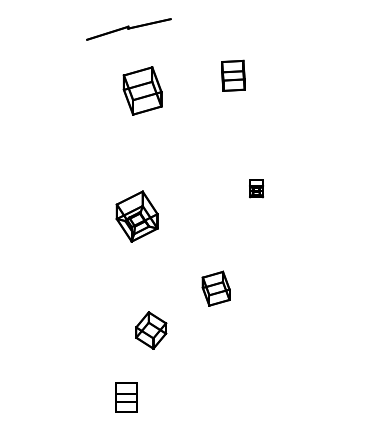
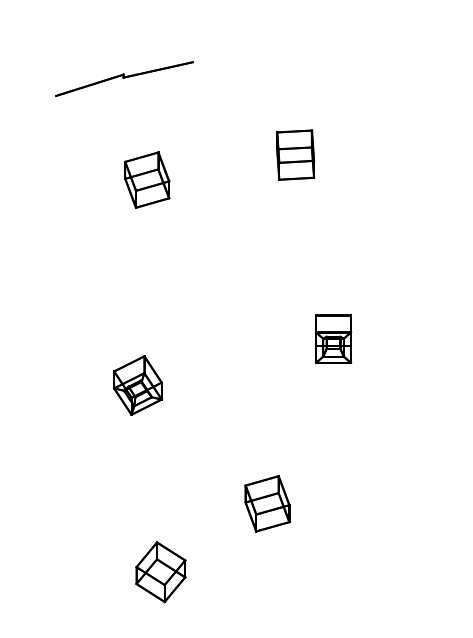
part: (142, 91) -> (146, 180), size x0.71
part: (256, 188) -> (333, 339), size x1.67
part: (136, 216) -> (136, 385), size x0.71

